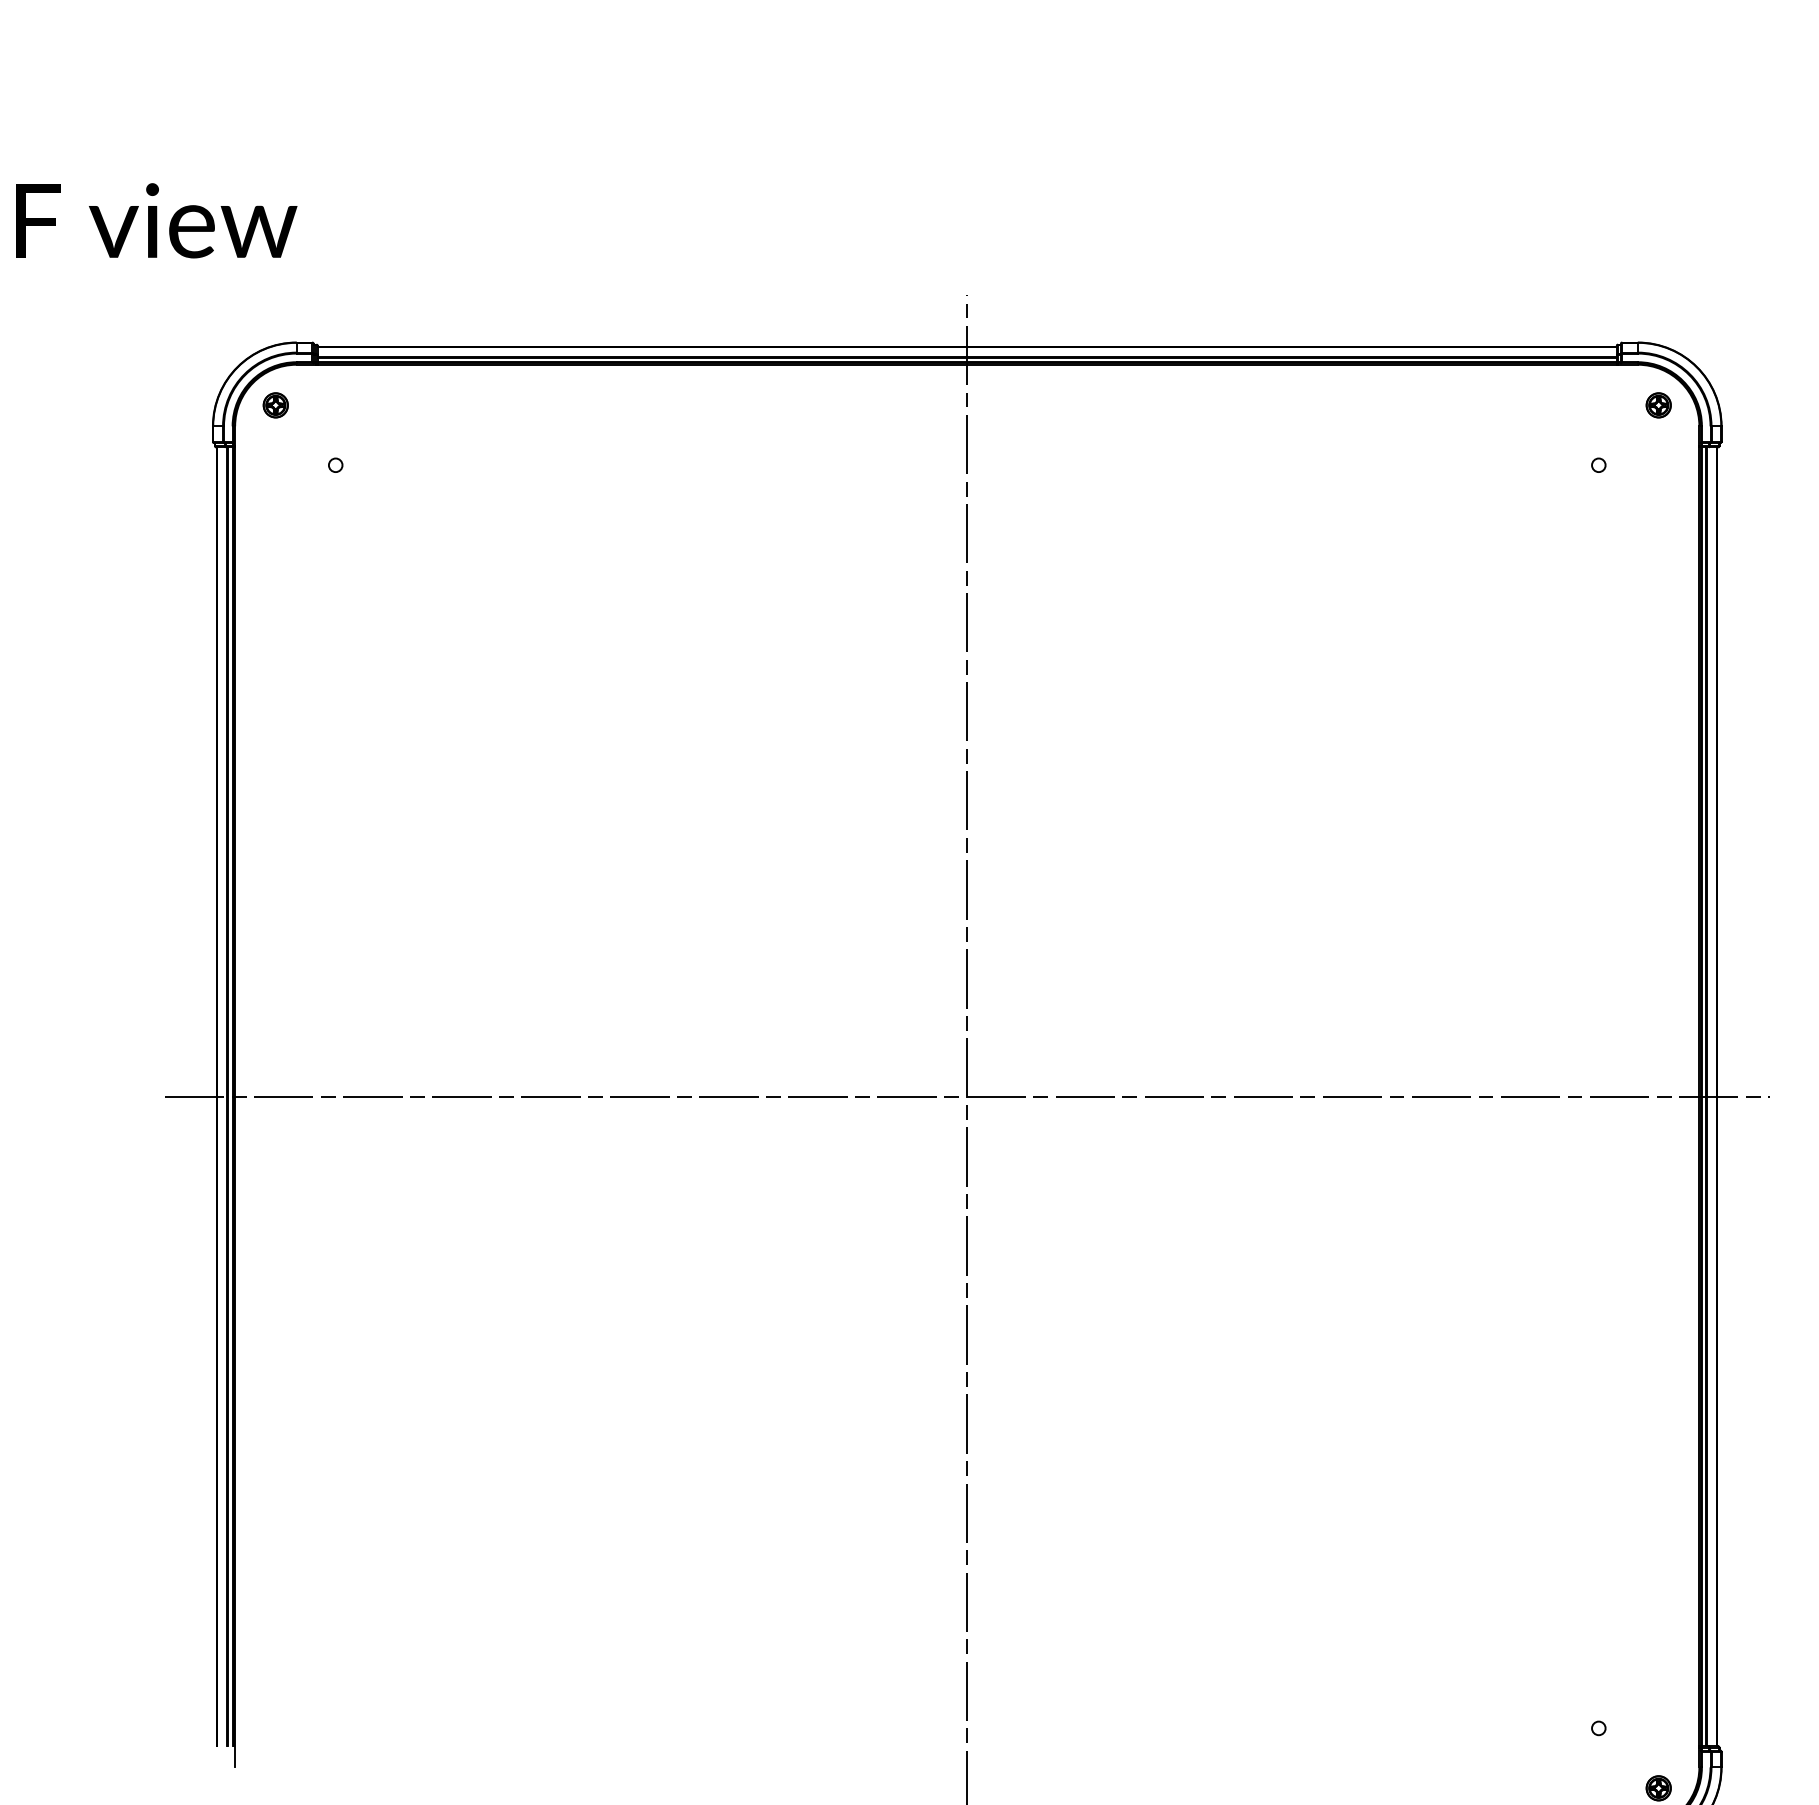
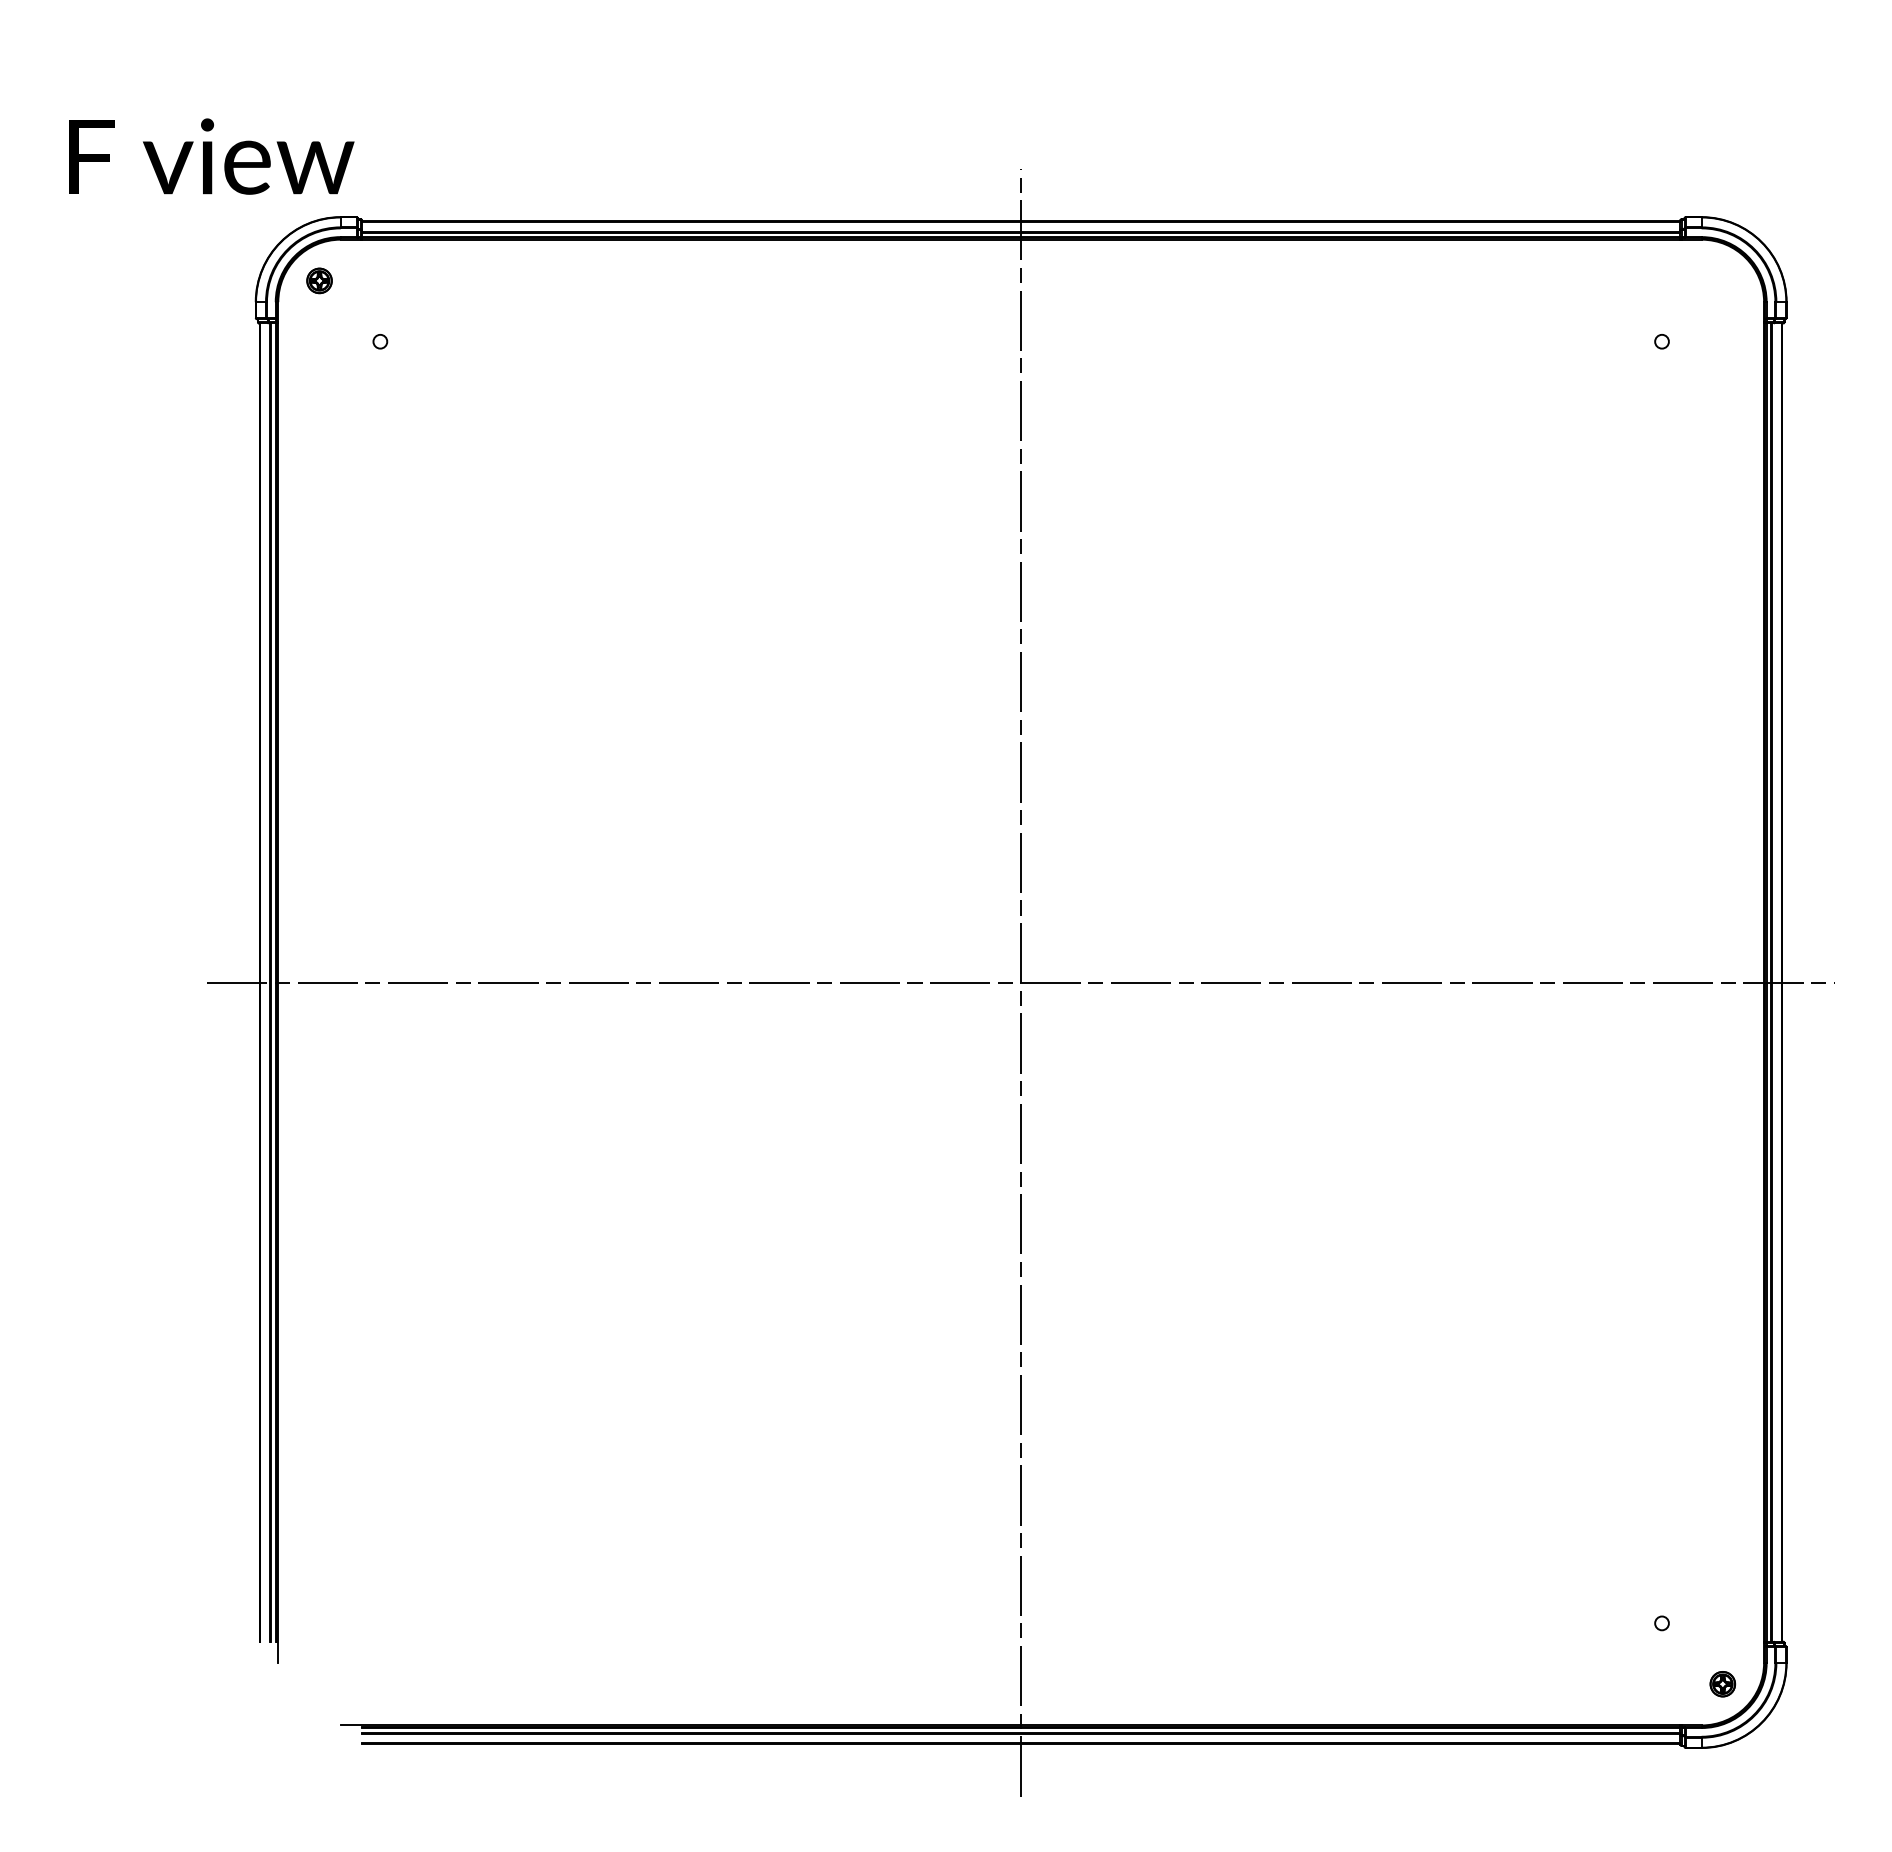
text: (156, 220) -> (211, 156), moved
part: (1658, 404) -> (1722, 280), removed

